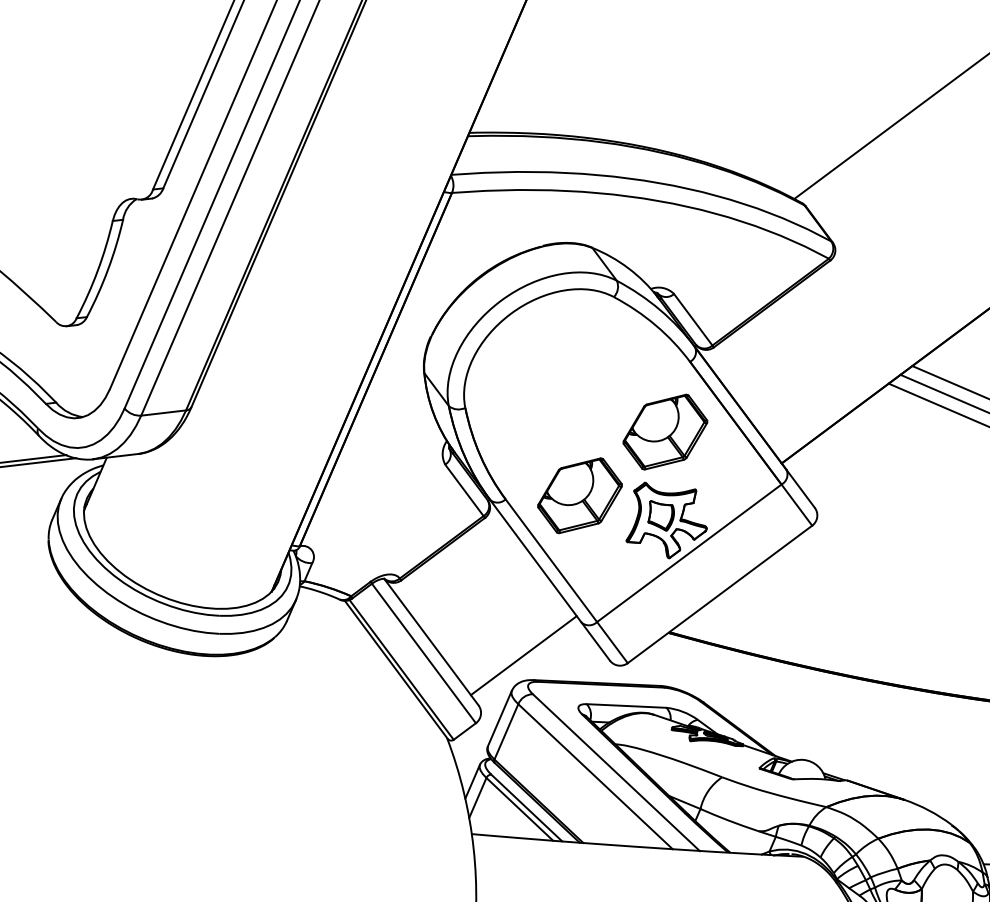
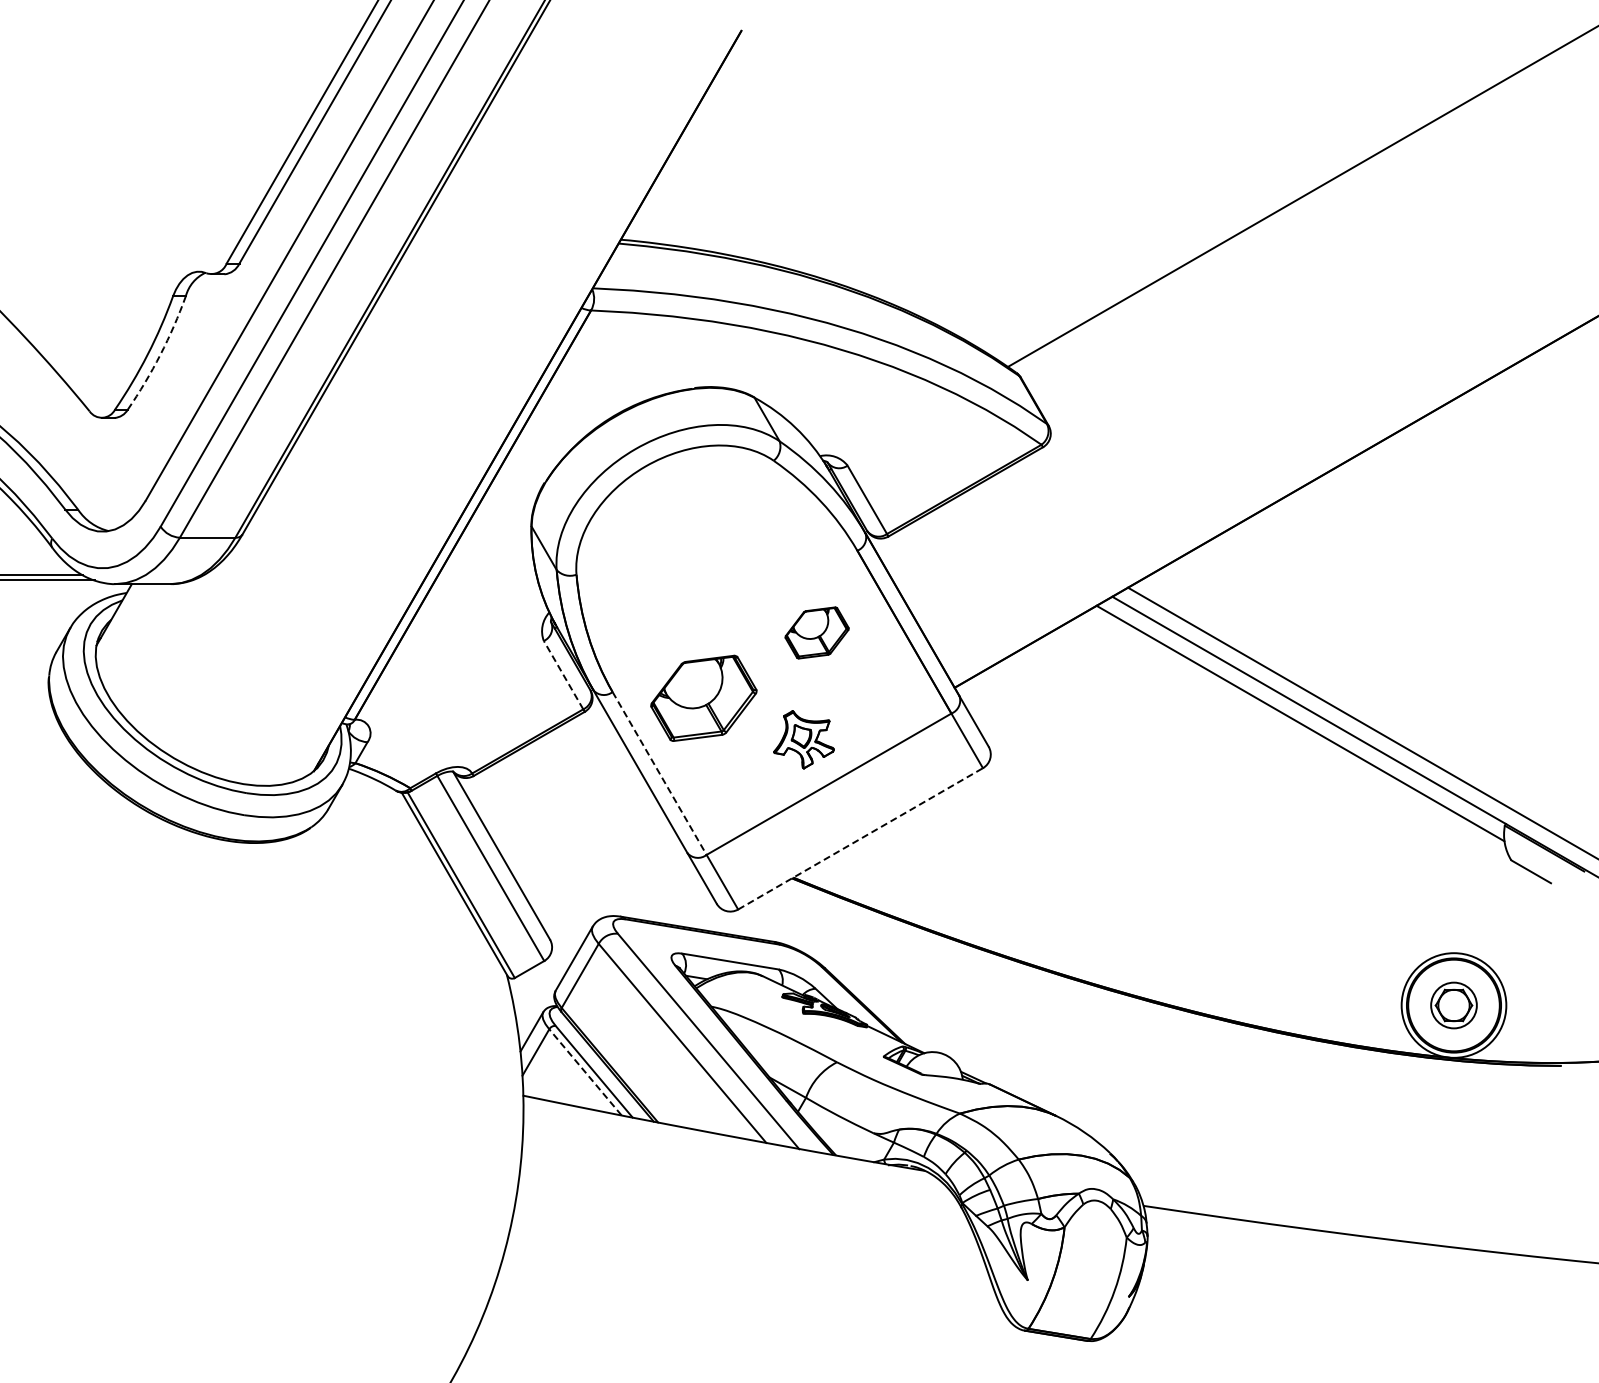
arc: (108, 269) -> (160, 354), solid -> dashed
part: (664, 431) -> (816, 632), size x0.6
line: (464, 489) -> (563, 674), solid -> dashed
part: (664, 519) -> (803, 739), size x0.6
line: (551, 560) -> (659, 773), solid -> dashed
line: (719, 594) -> (860, 838), solid -> dashed
line: (523, 654) -> (612, 884), removed
line: (519, 808) -> (585, 1071), solid -> dashed

